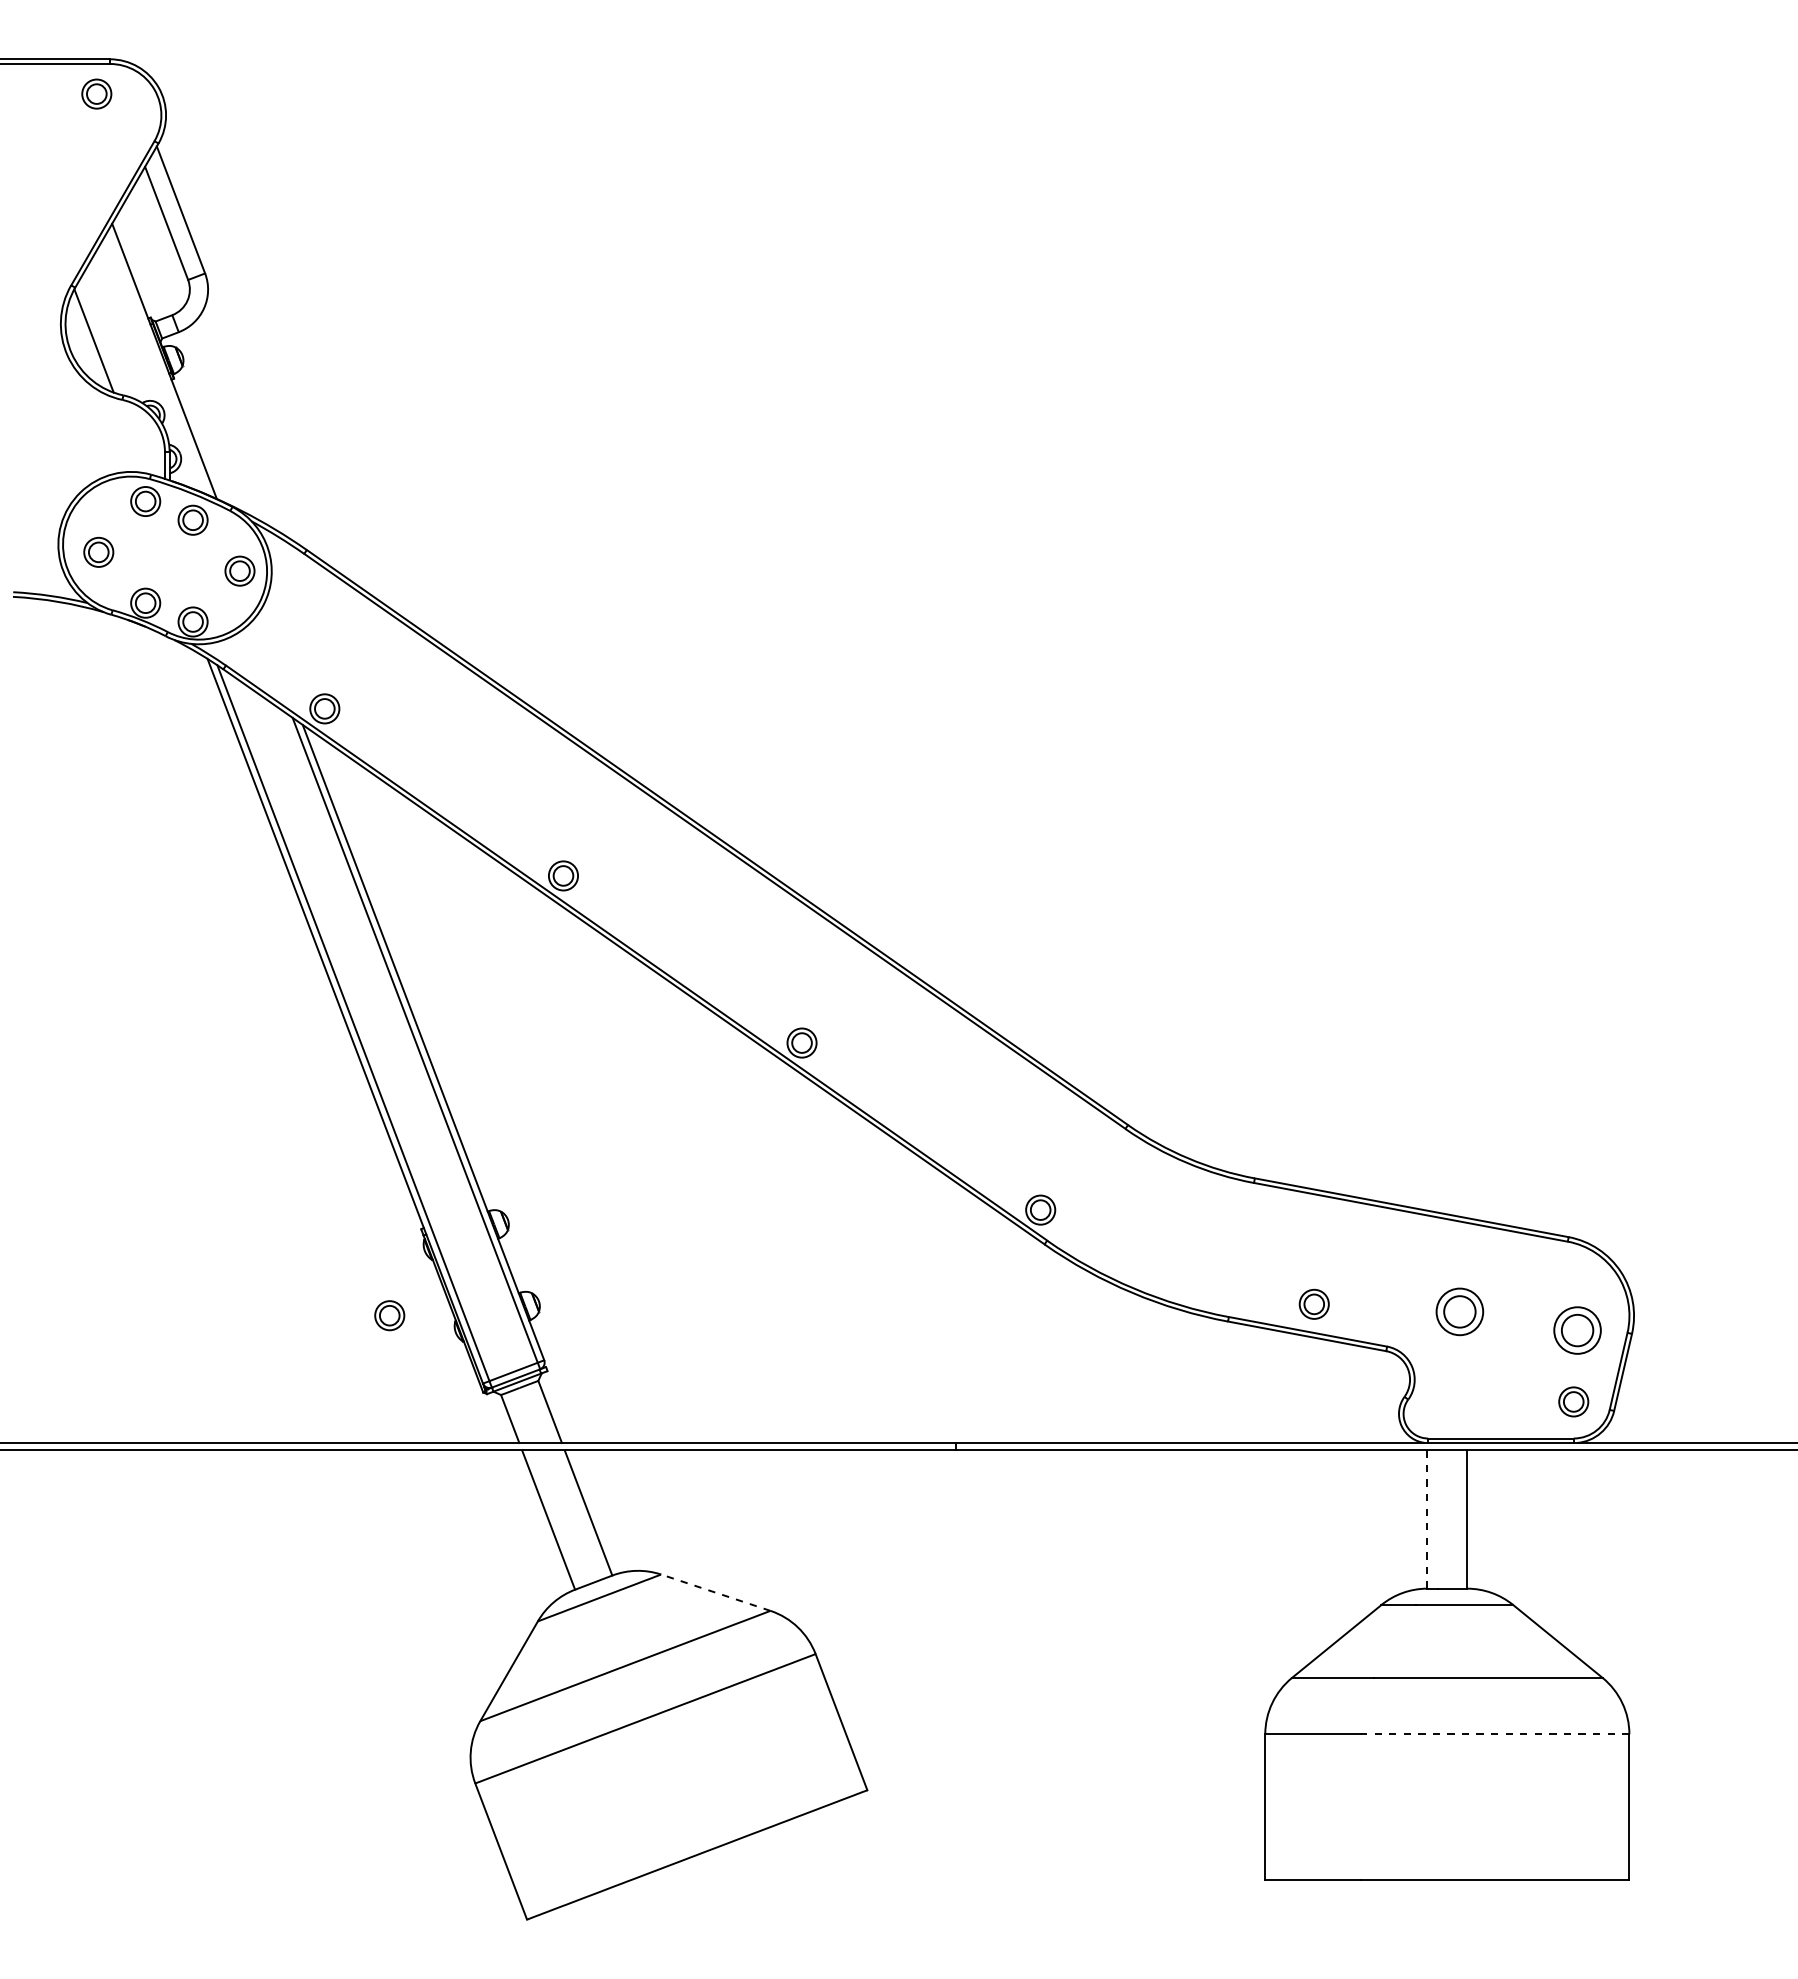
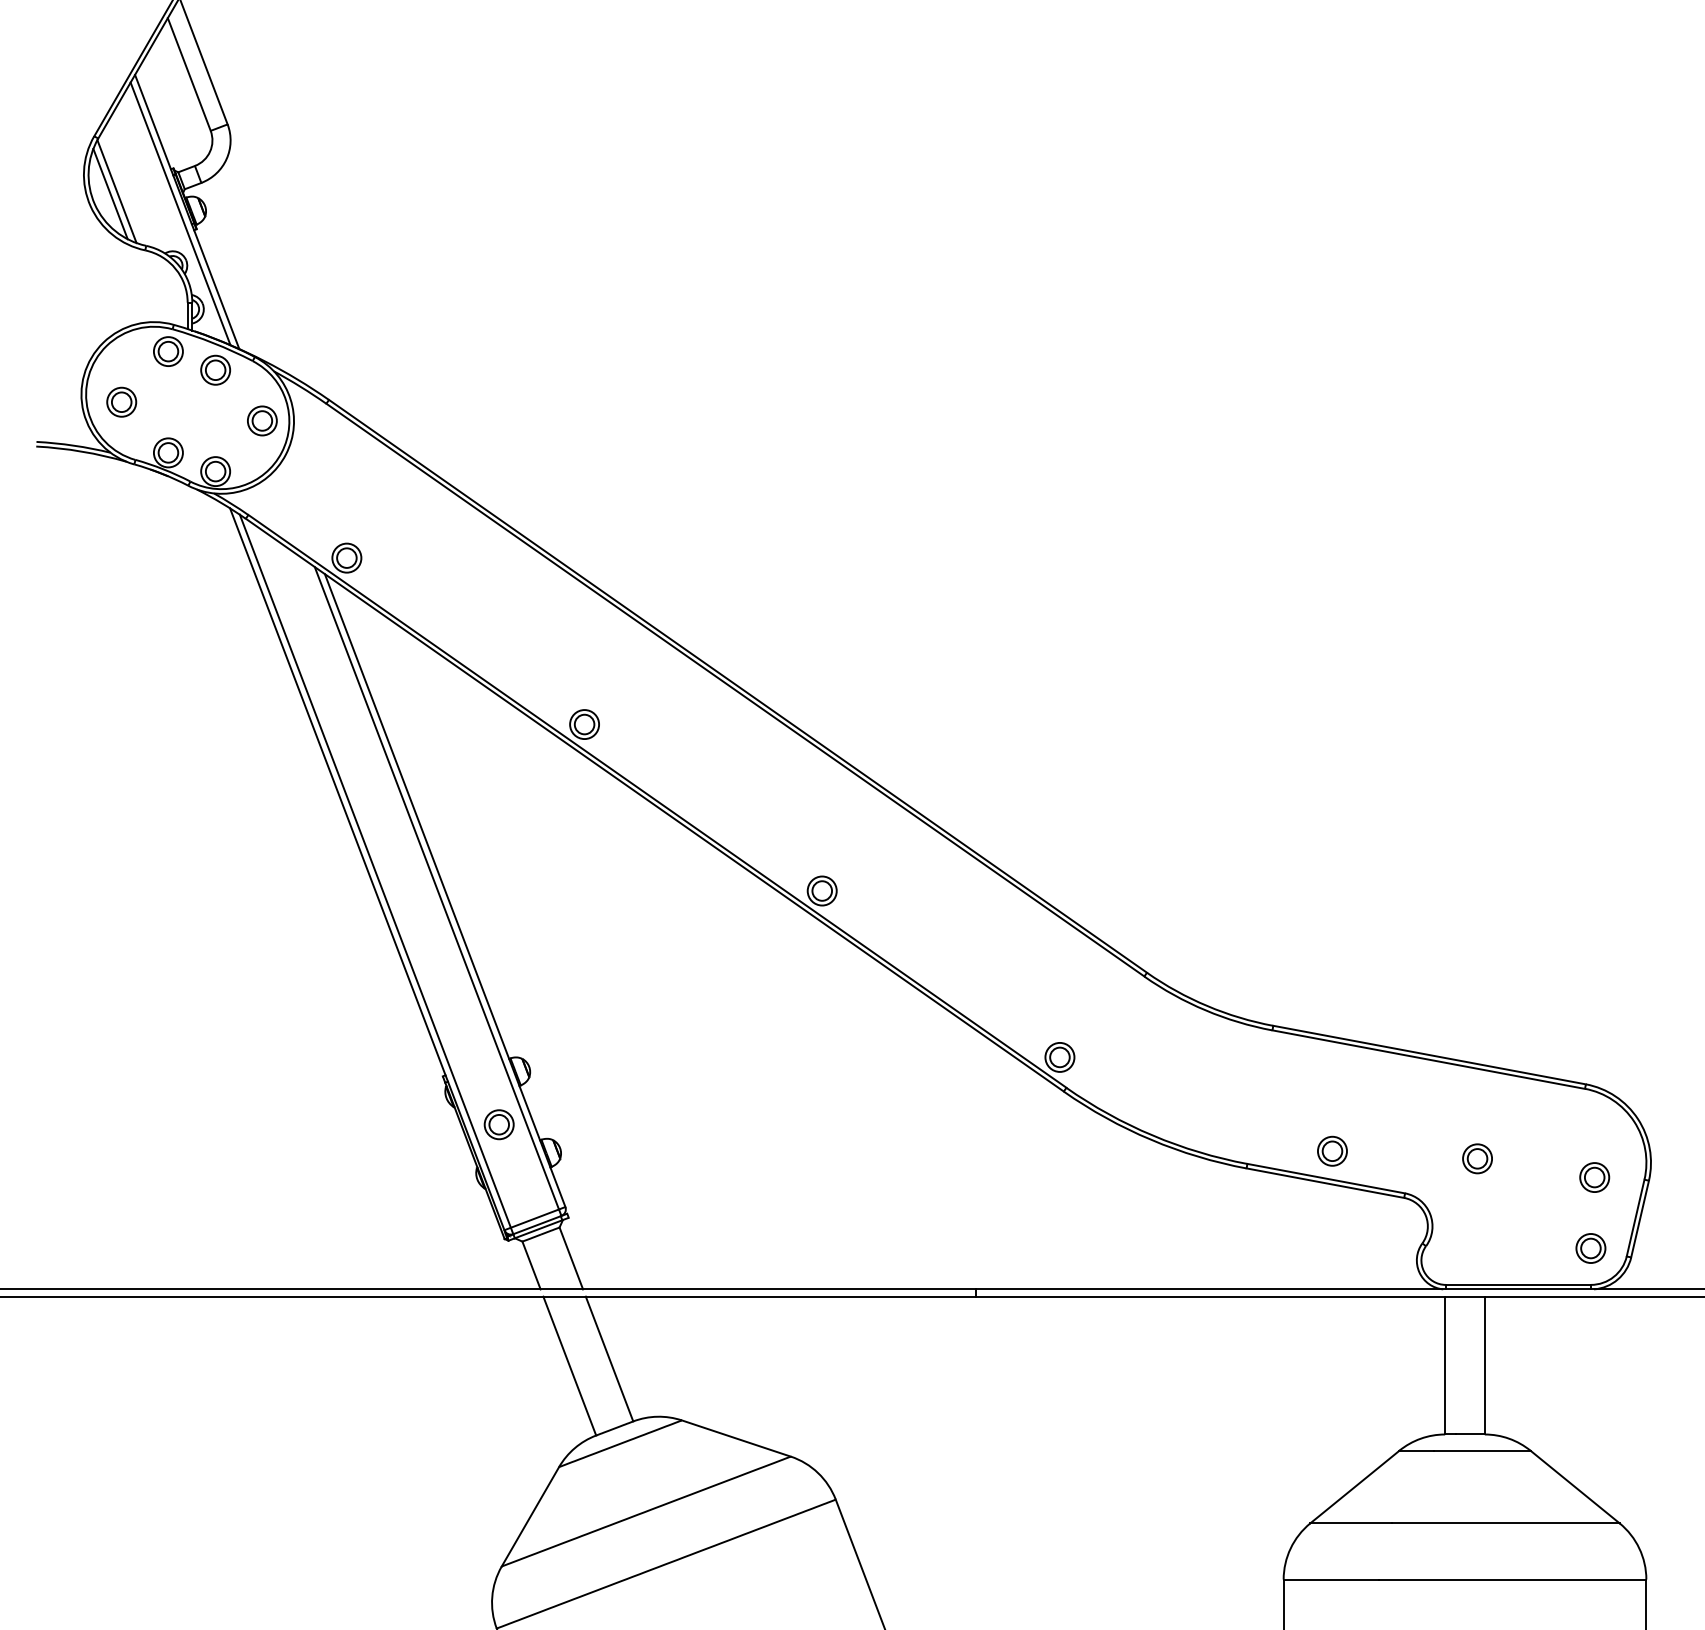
line: (87, 343) -> (110, 194), added
line: (157, 363) -> (180, 214), added
part: (1459, 1311) -> (1477, 1158), size x0.62
part: (389, 1315) -> (498, 1124), moved
part: (1577, 1330) -> (1594, 1177), size x0.62
line: (1427, 1519) -> (1445, 1365), dashed -> solid
line: (715, 1592) -> (736, 1438), dashed -> solid
line: (1494, 1734) -> (1511, 1579), dashed -> solid

